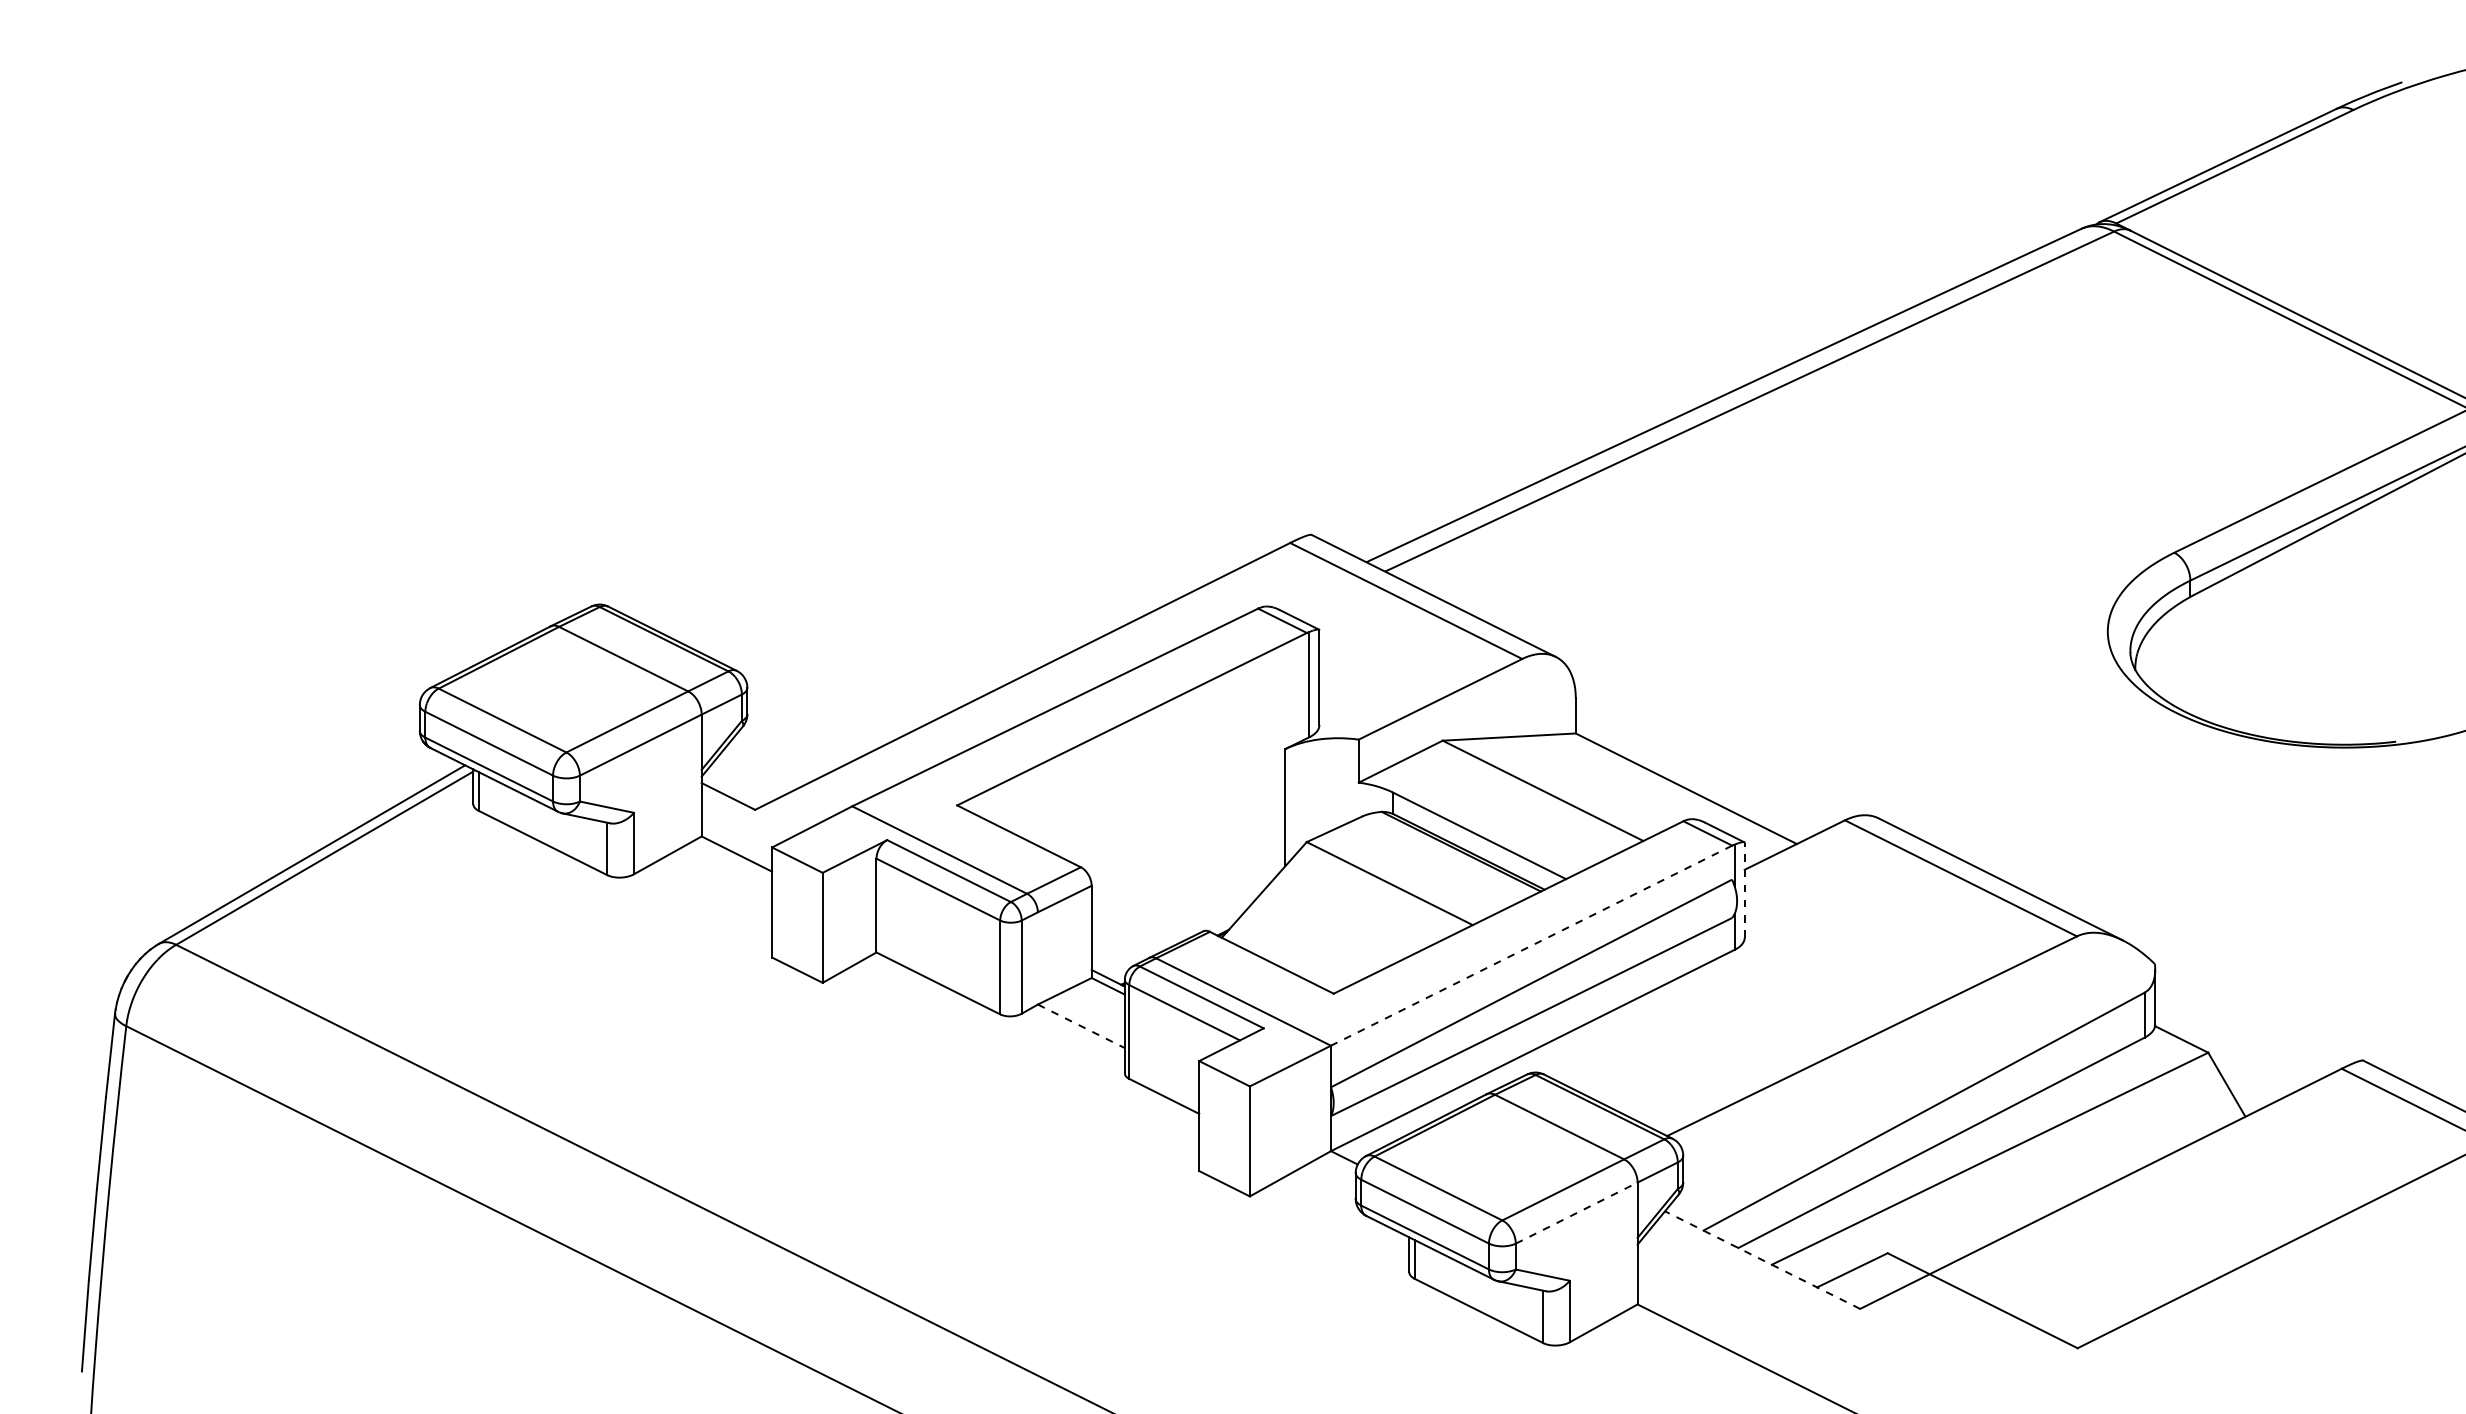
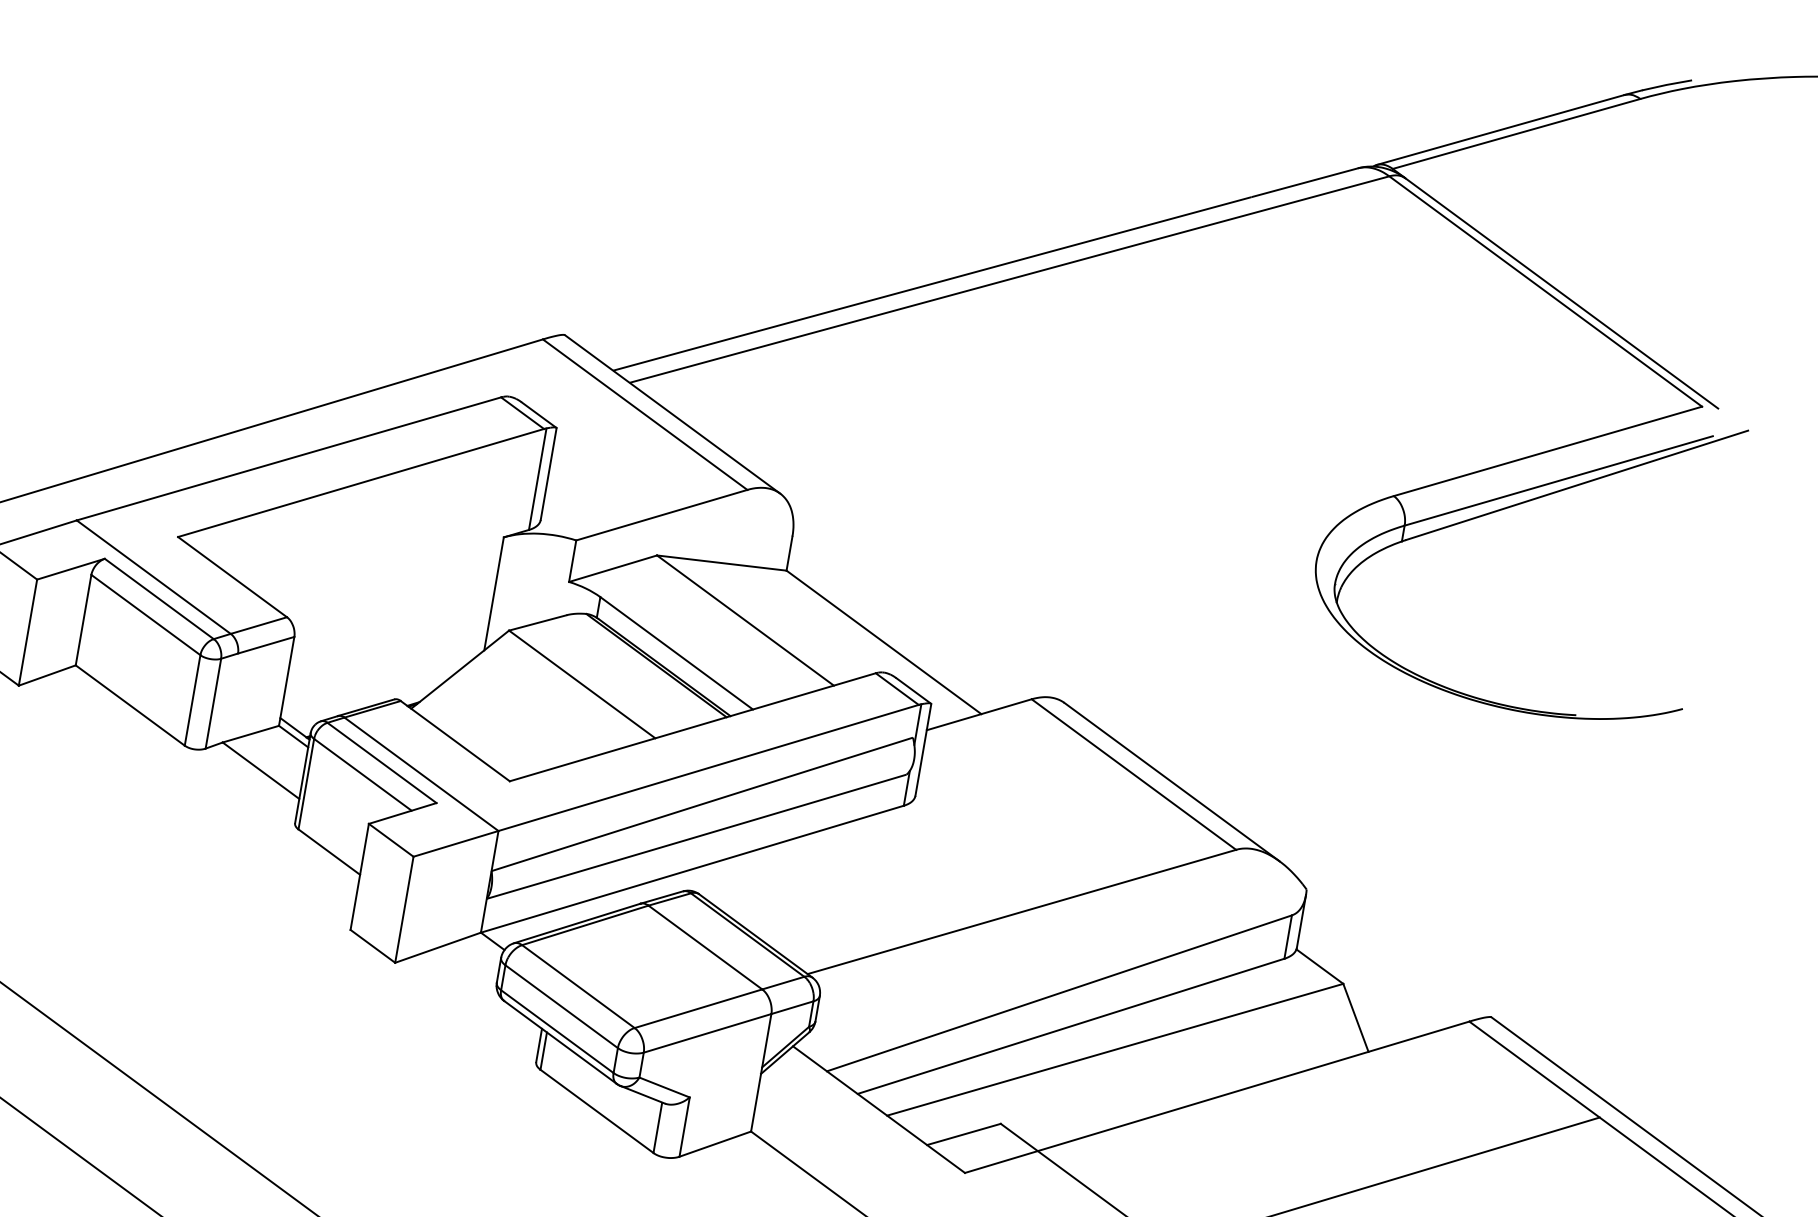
line: (1744, 889) -> (923, 749), dashed -> solid
line: (1531, 945) -> (708, 767), dashed -> solid
line: (1081, 1026) -> (261, 770), dashed -> solid
line: (1577, 1212) -> (708, 1032), dashed -> solid
line: (1762, 1259) -> (879, 1109), dashed -> solid

